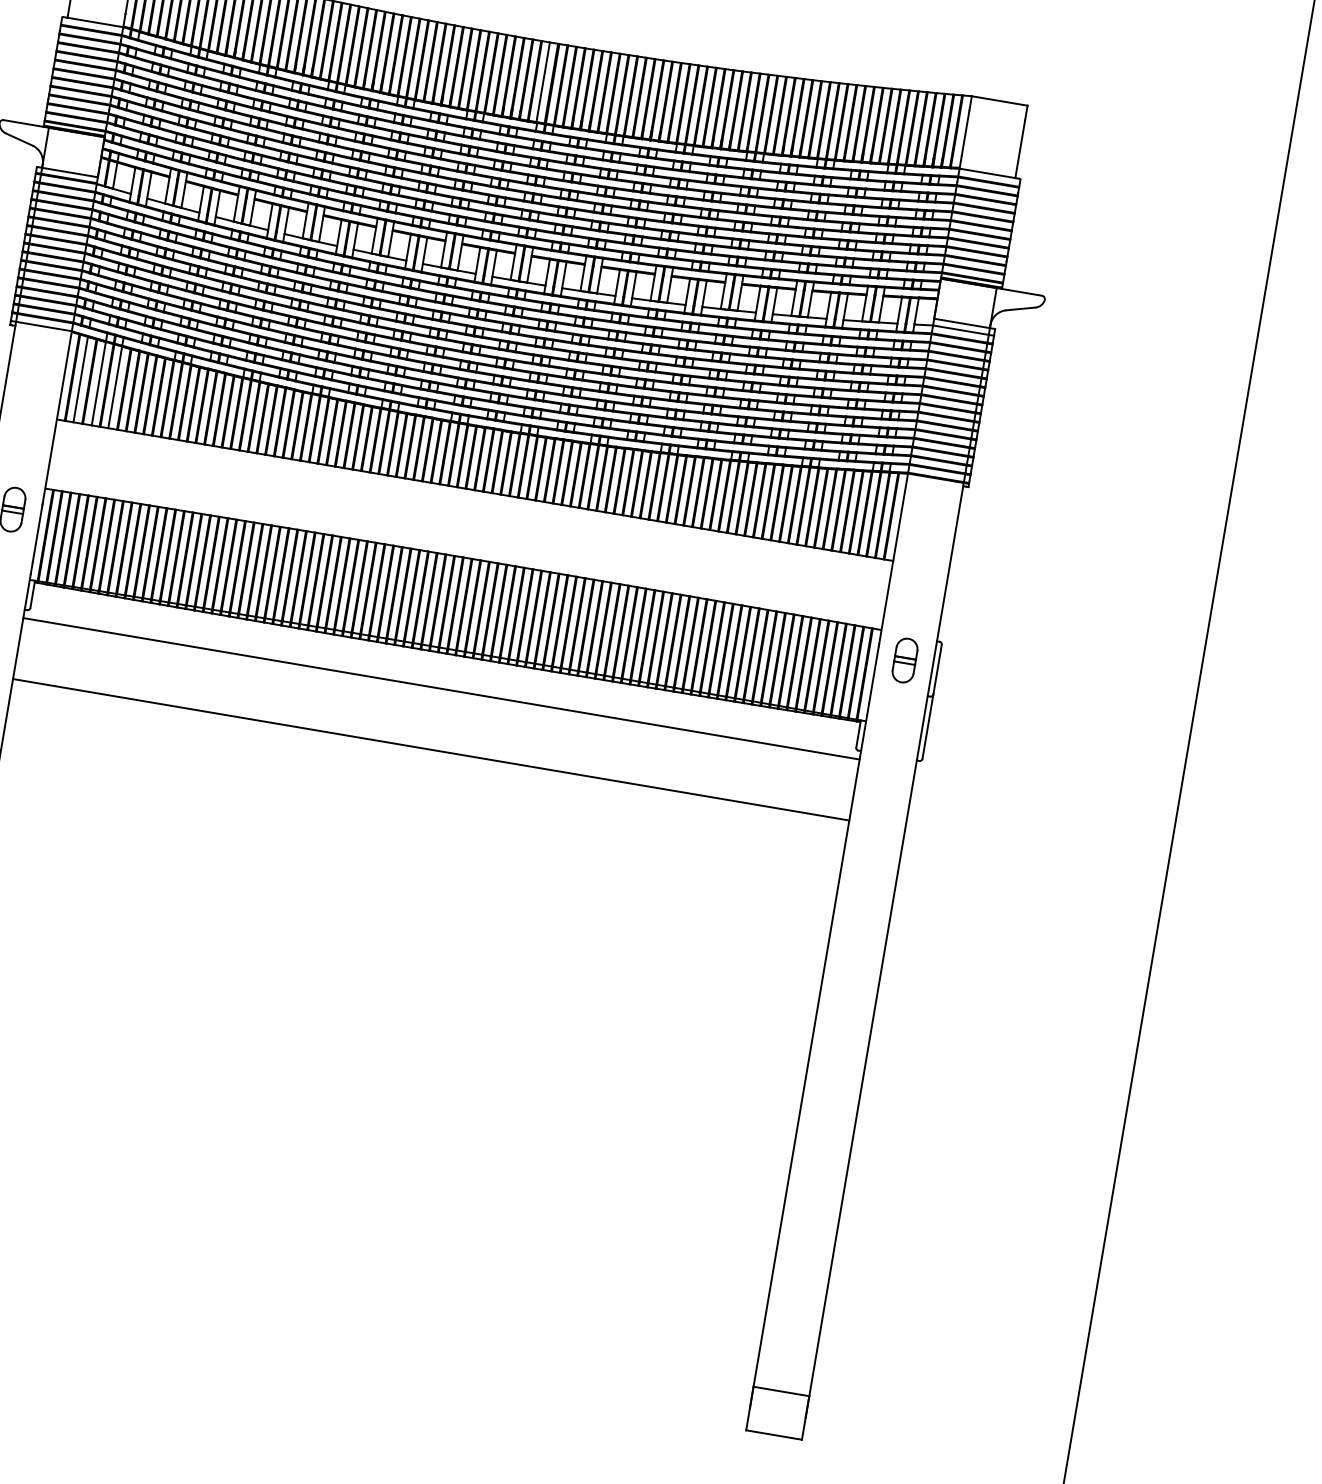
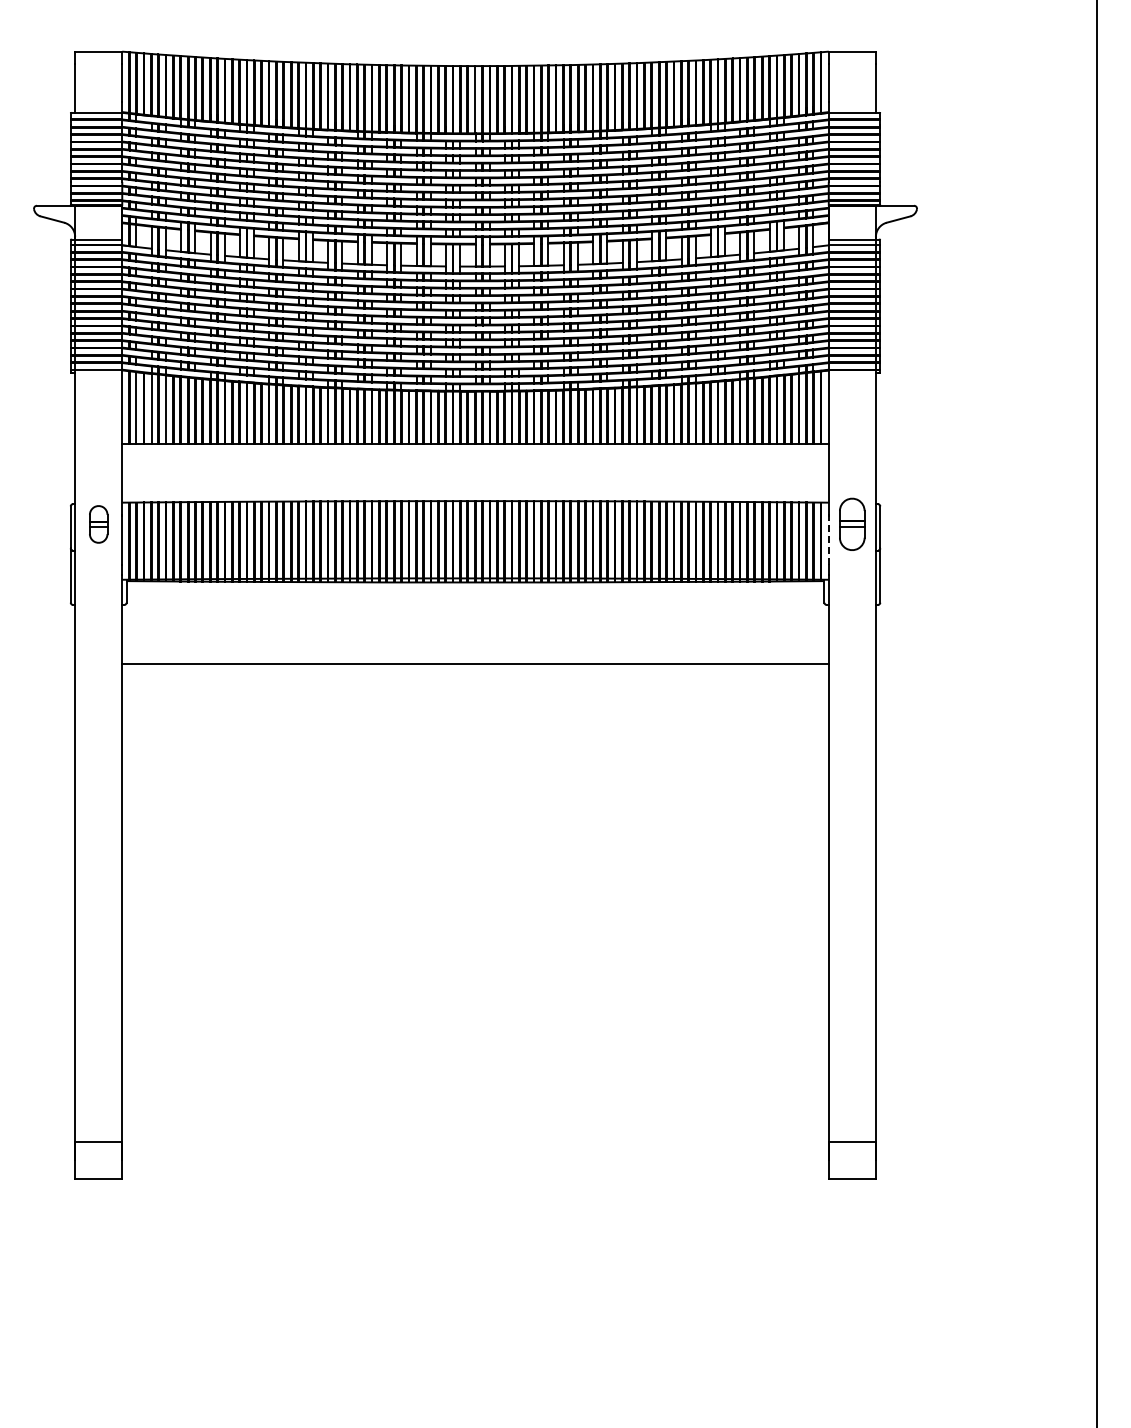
part: (905, 660) -> (852, 524), size x1.4
line: (873, 674) -> (828, 540), solid -> dashed
line: (441, 689) -> (475, 612), removed

